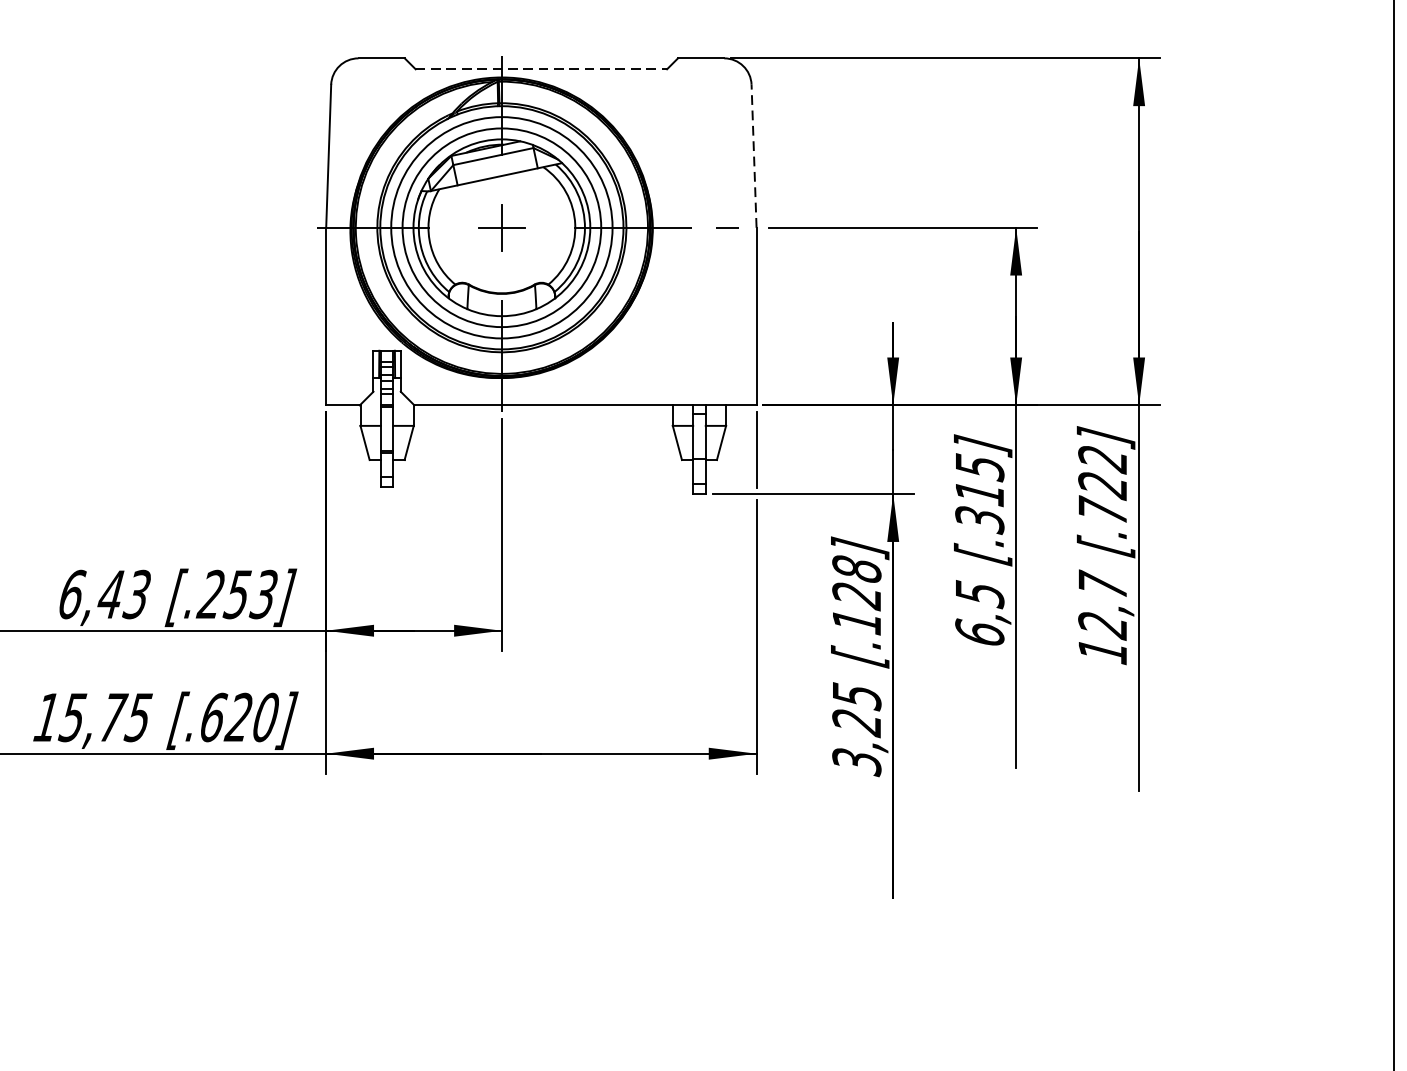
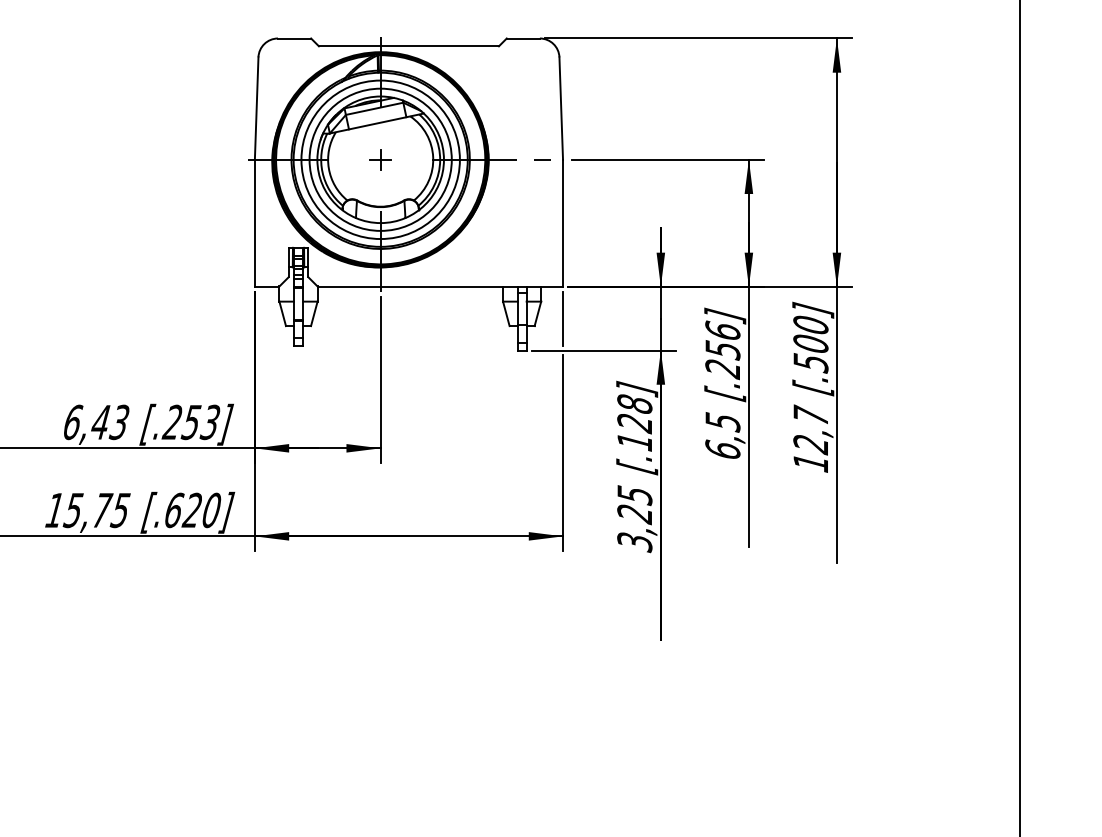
line: (540, 69) -> (408, 46), dashed -> solid
line: (754, 156) -> (561, 108), dashed -> solid
part: (501, 227) -> (380, 159), size x0.62
text: (1102, 485) -> (810, 344), [.722] -> [.500]
text: (979, 494) -> (722, 350), [.315] -> [.256]

